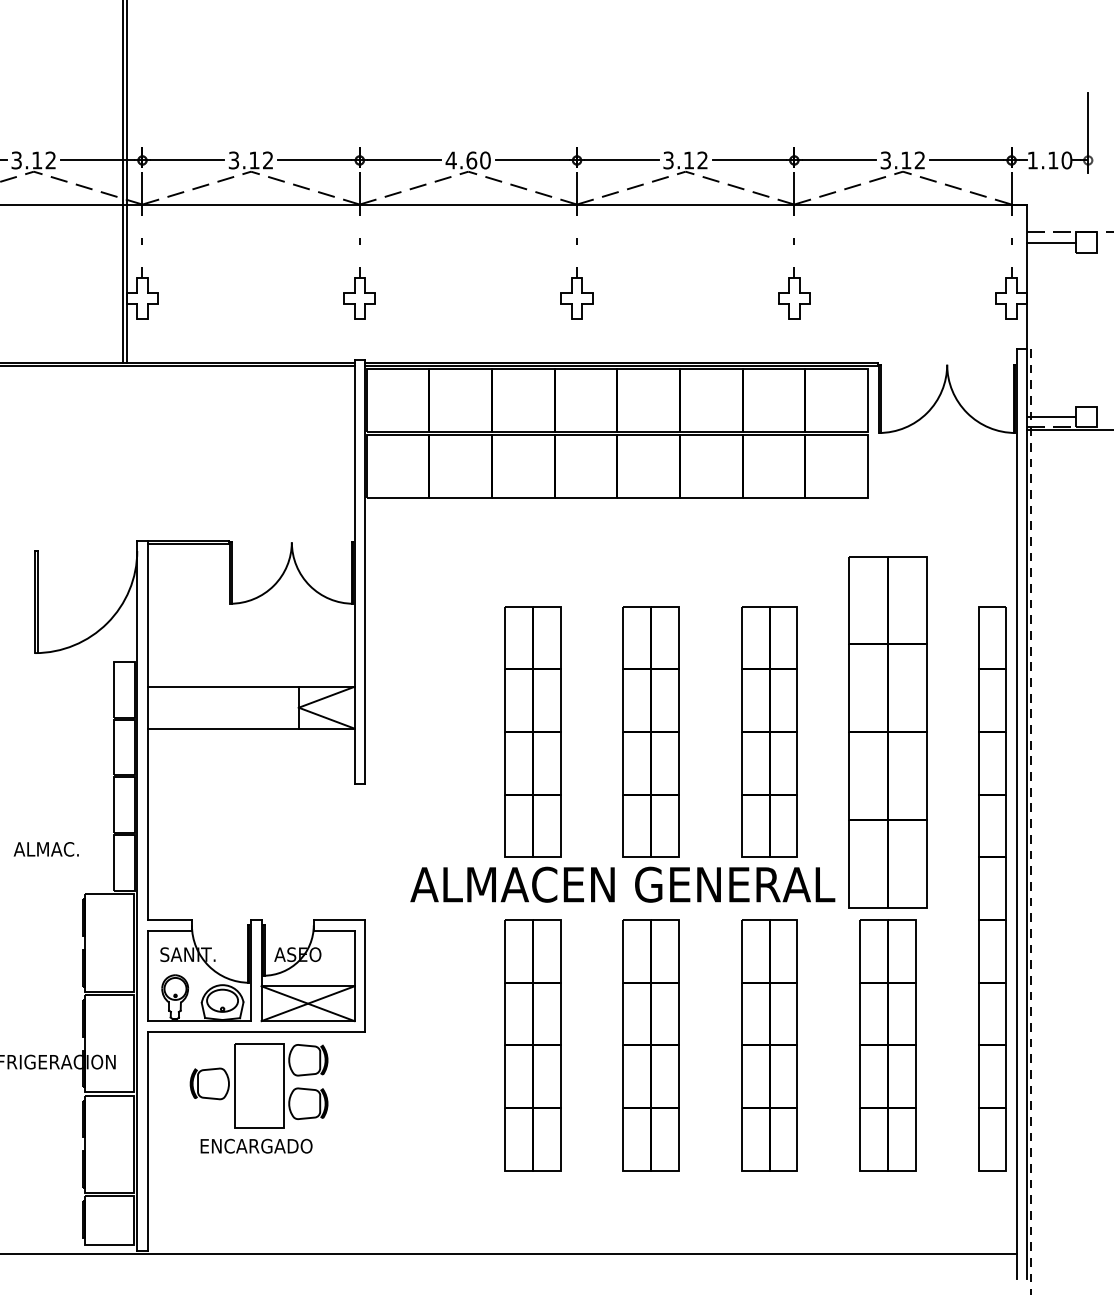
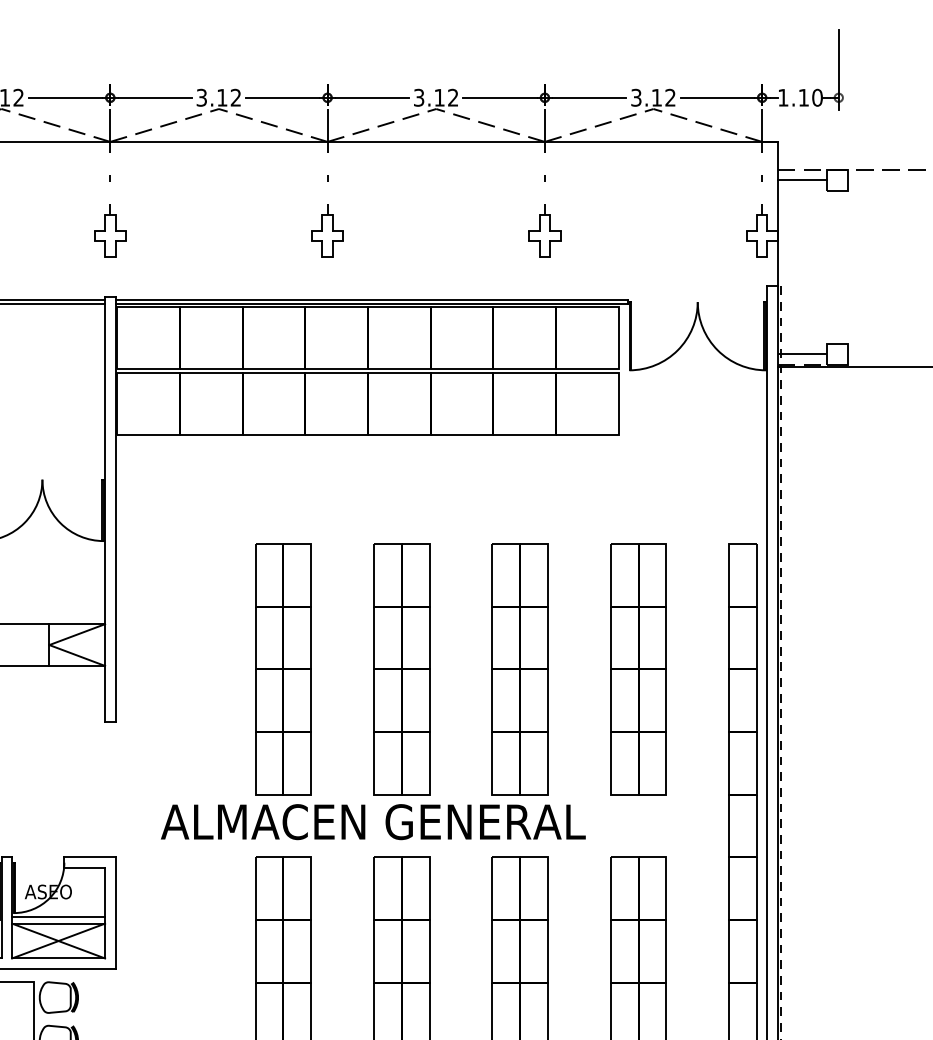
text: (467, 160) -> (218, 97), 4.60 -> 3.12
part: (887, 731) -> (638, 668), size x0.71
line: (307, 979) -> (58, 916), added

